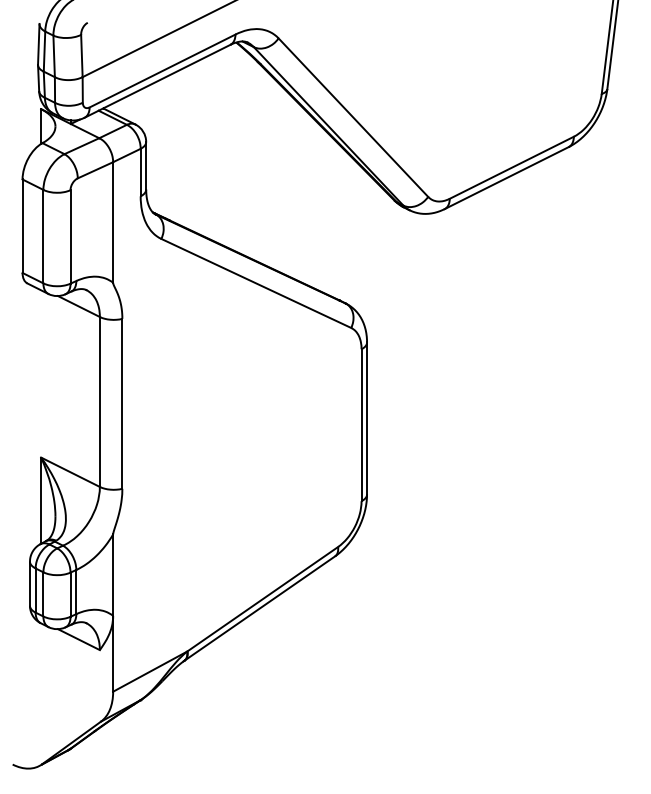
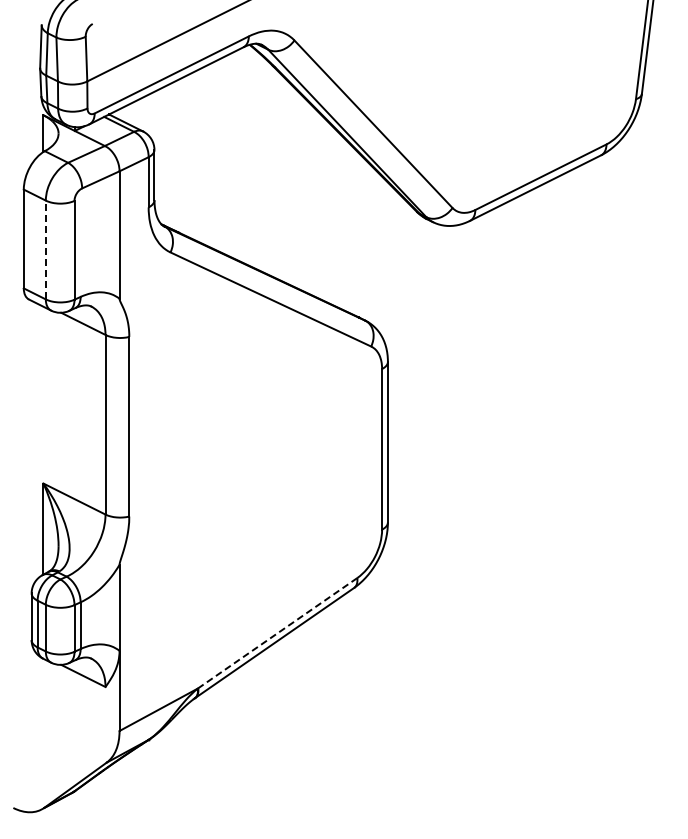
line: (43, 236) -> (45, 249), solid -> dashed
line: (262, 599) -> (277, 633), solid -> dashed

